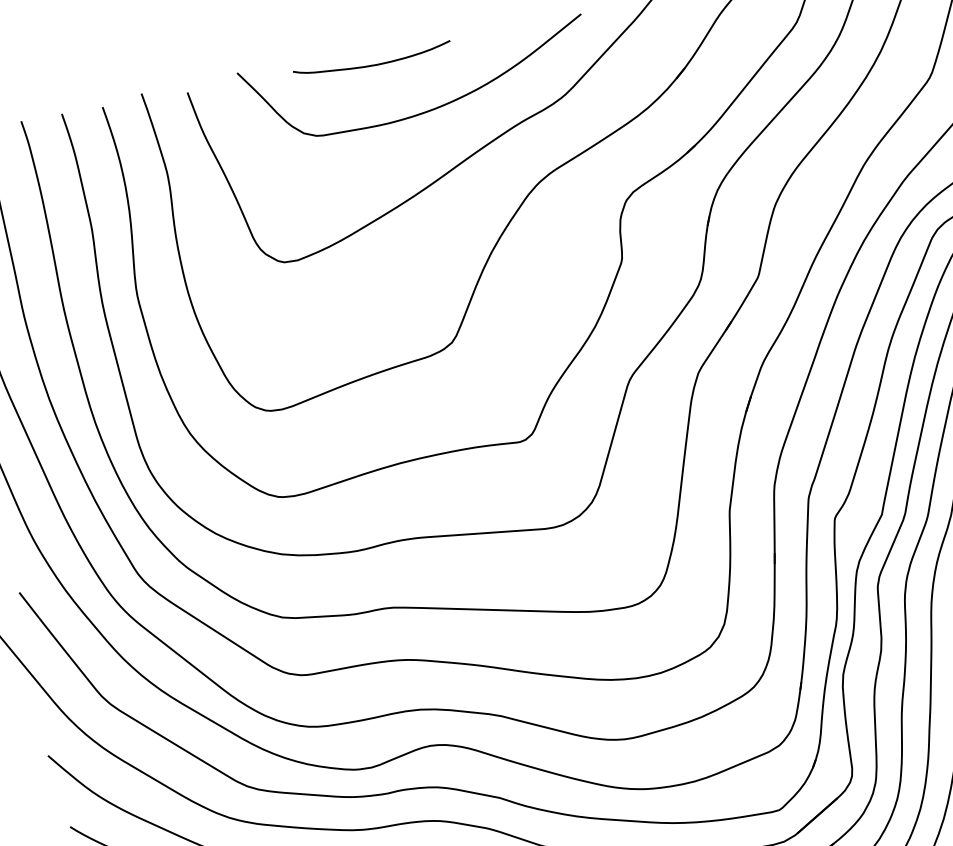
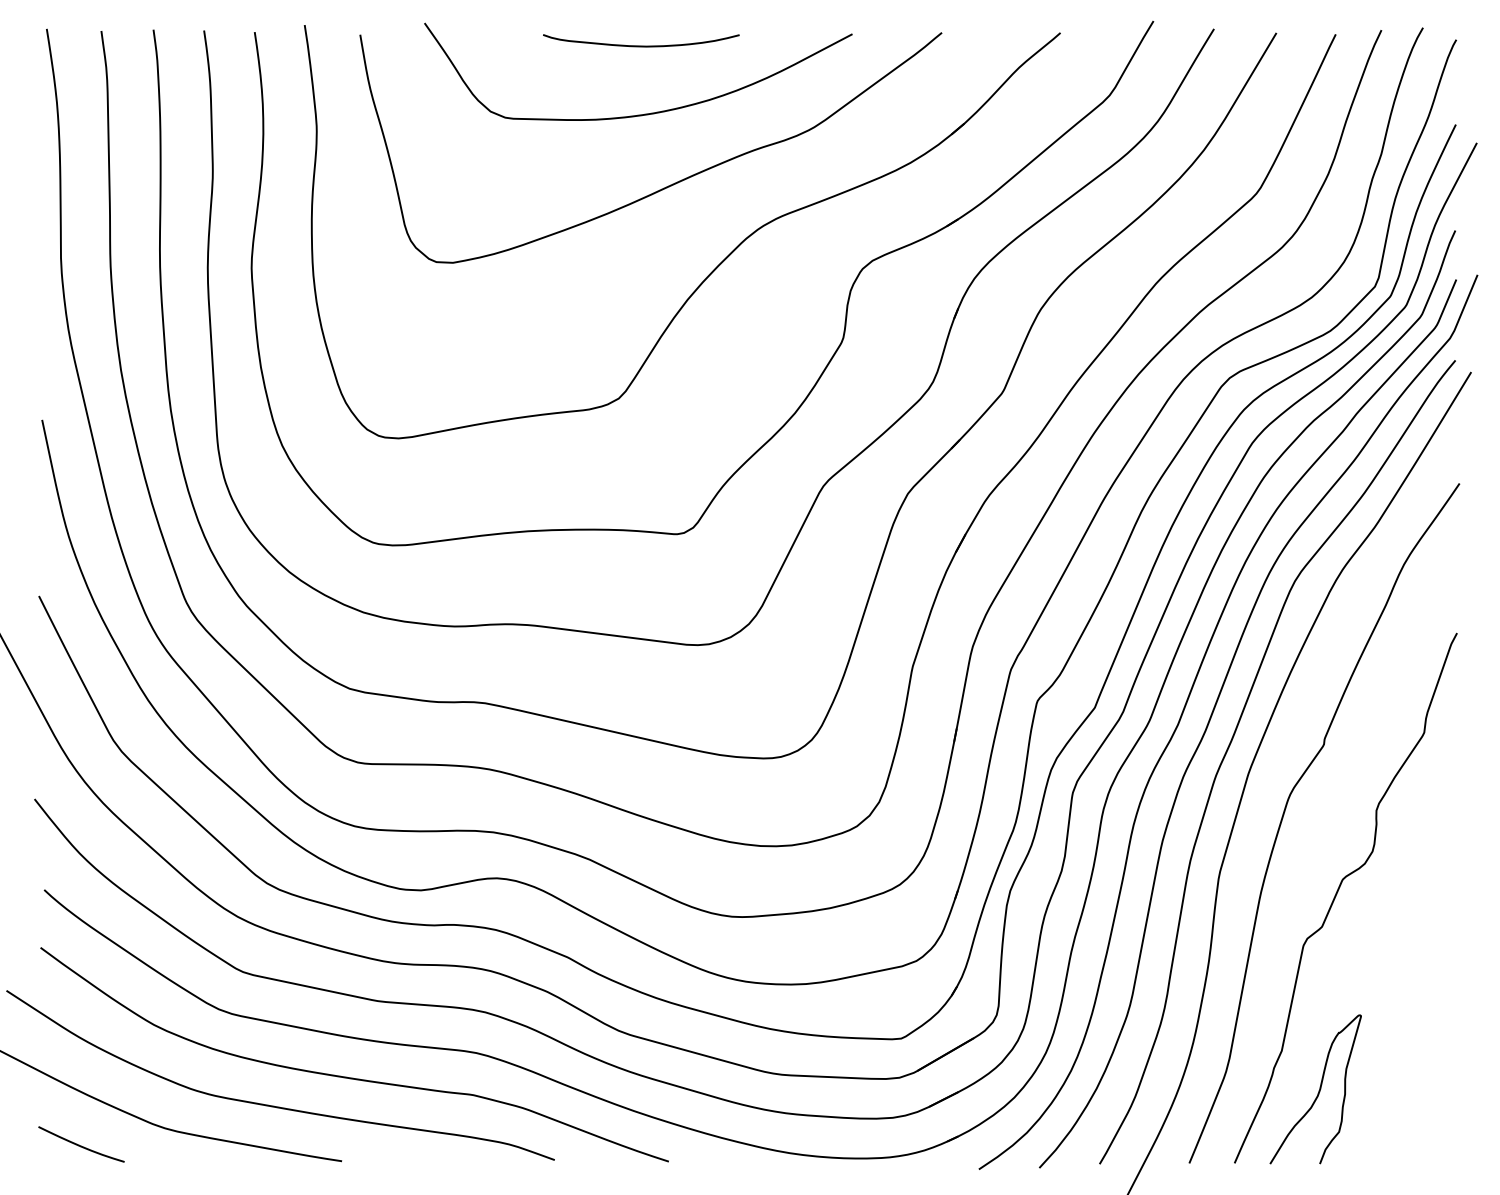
curve: (373, 64) -> (641, 45), moved

